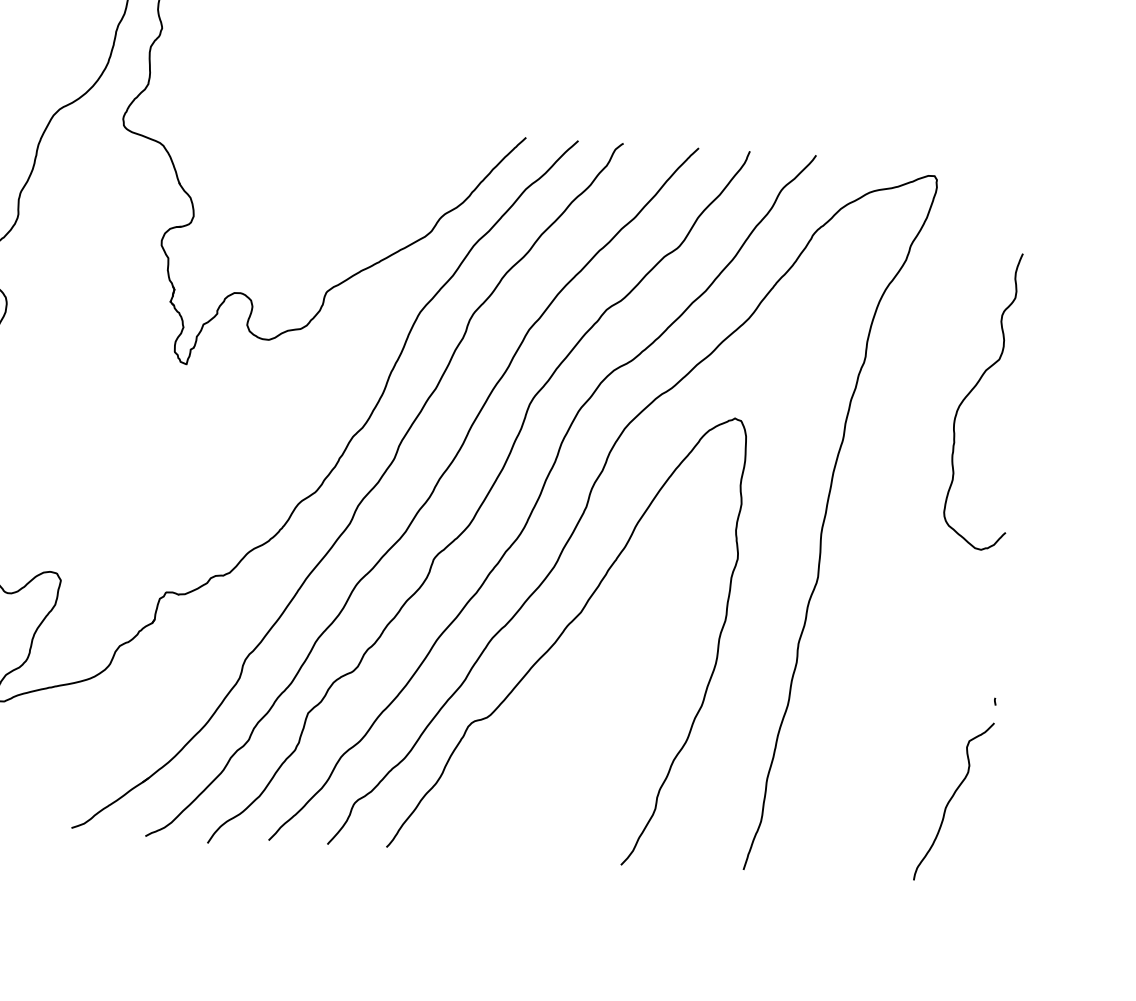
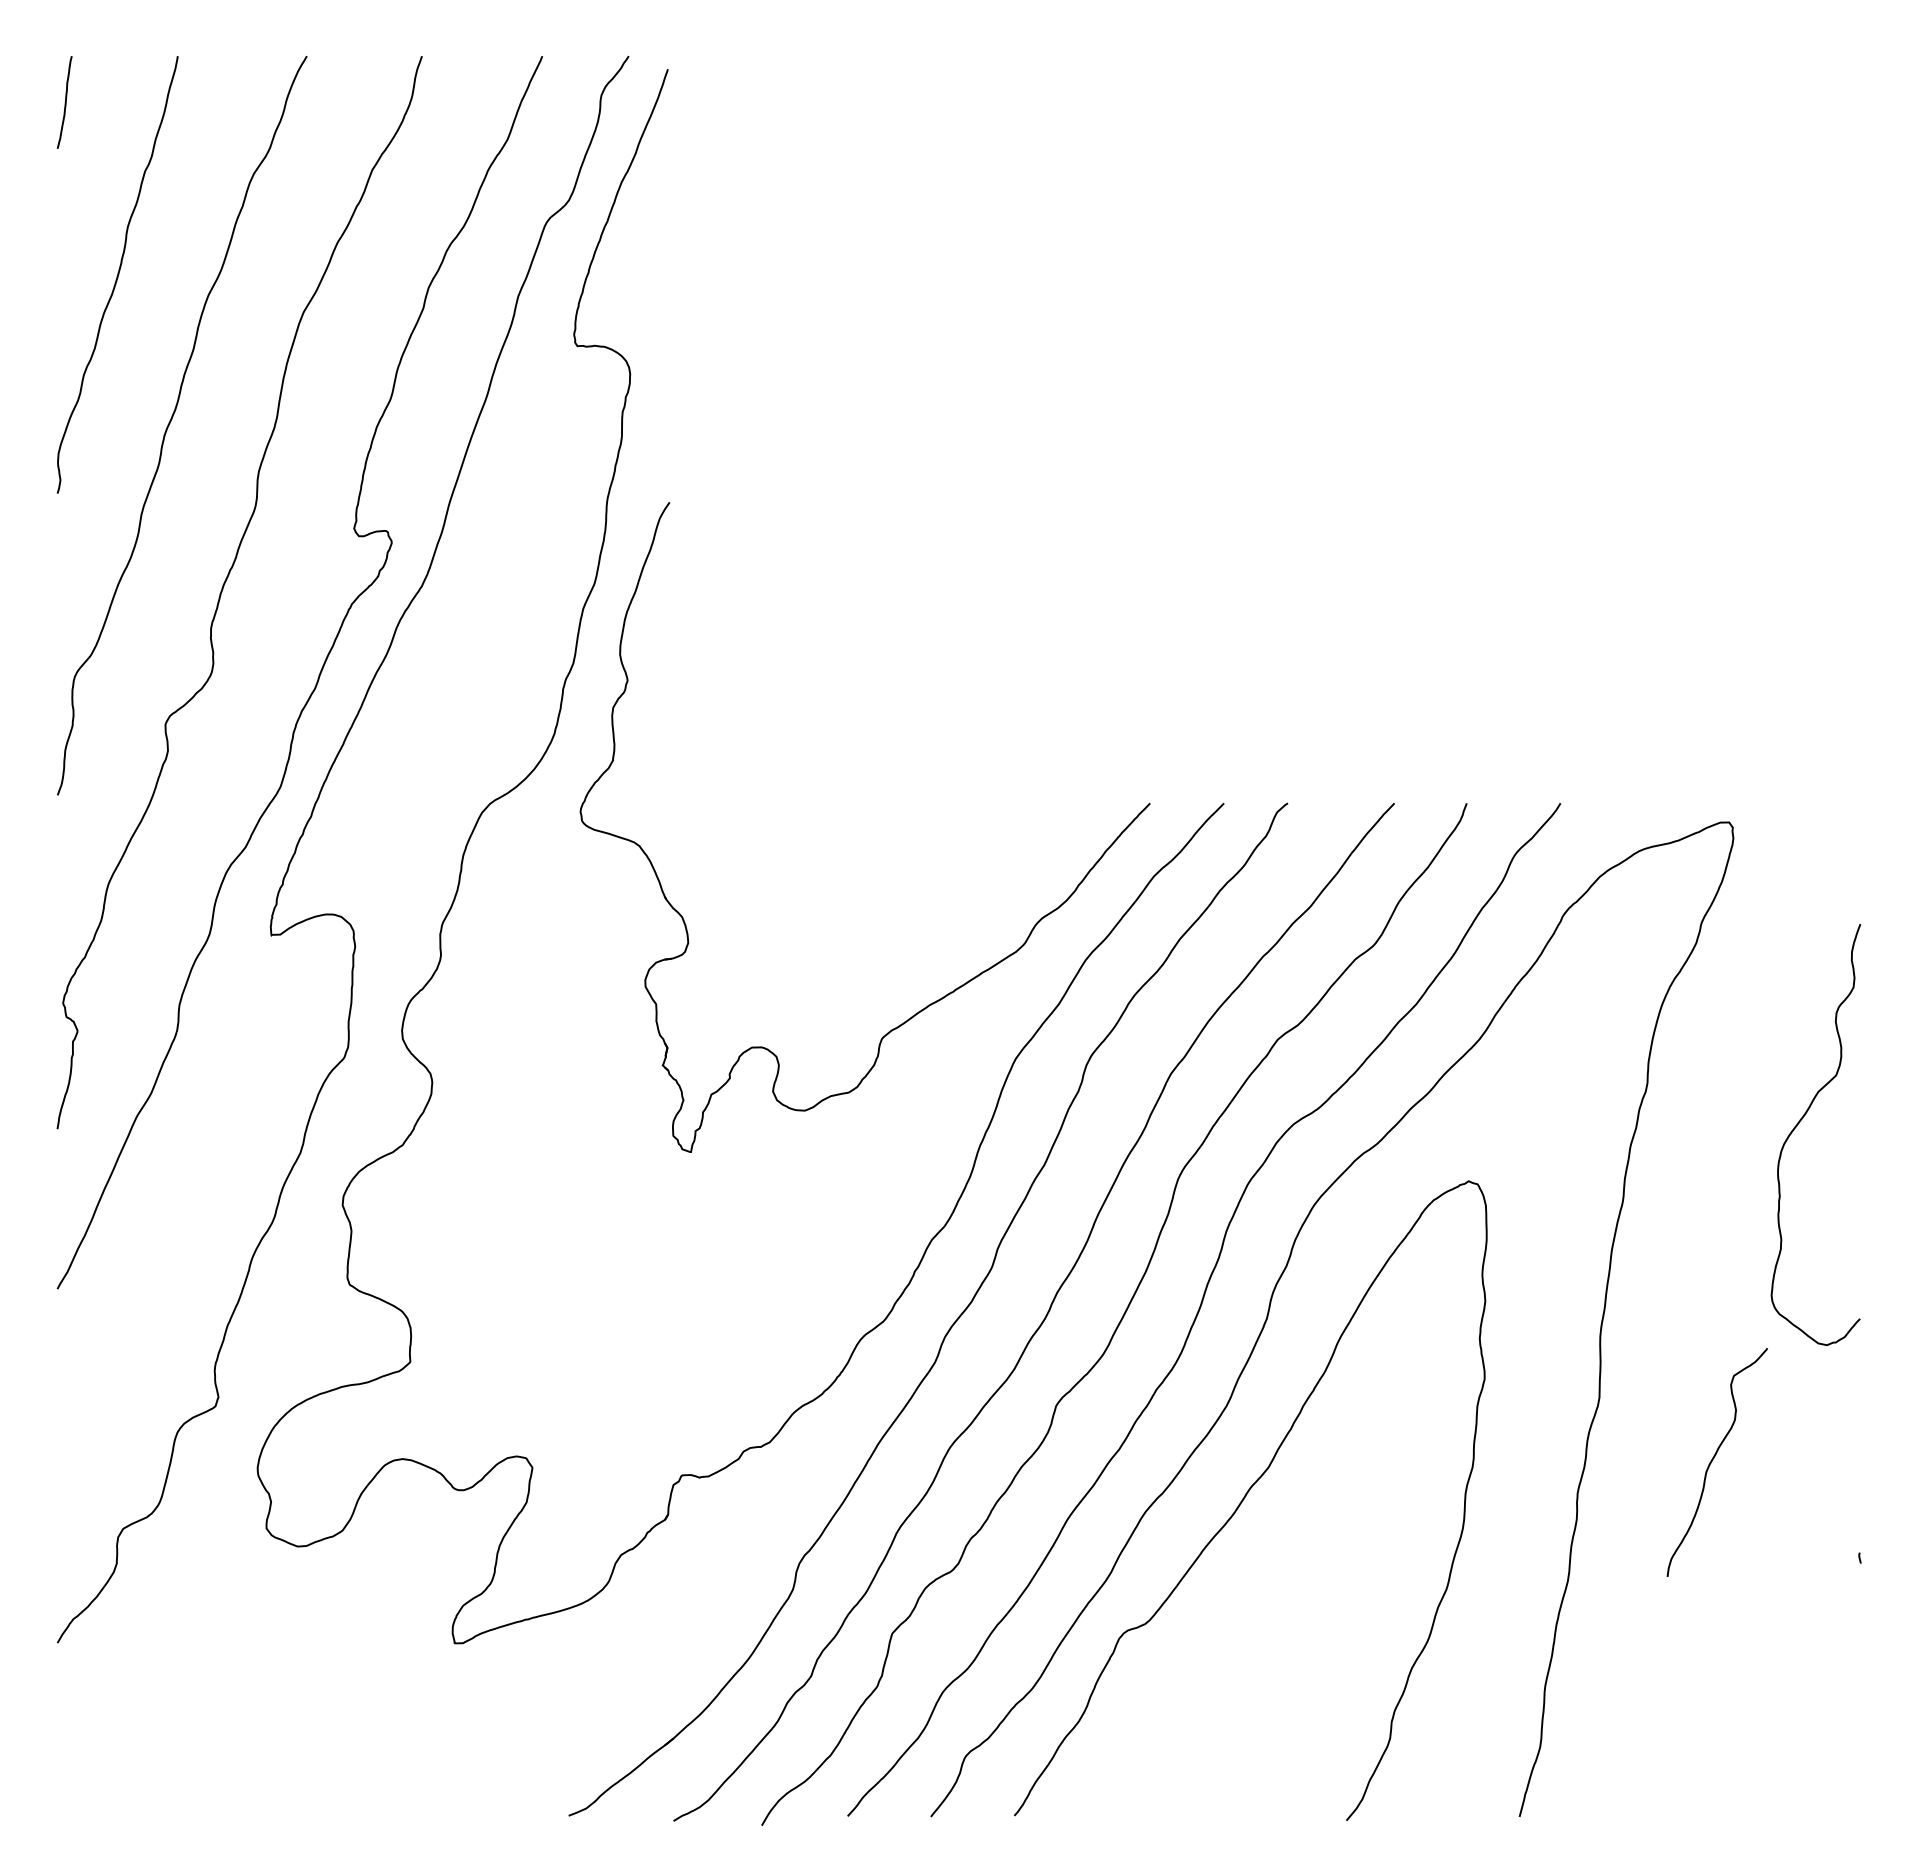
curve: (951, 800) -> (1713, 1460), moved

